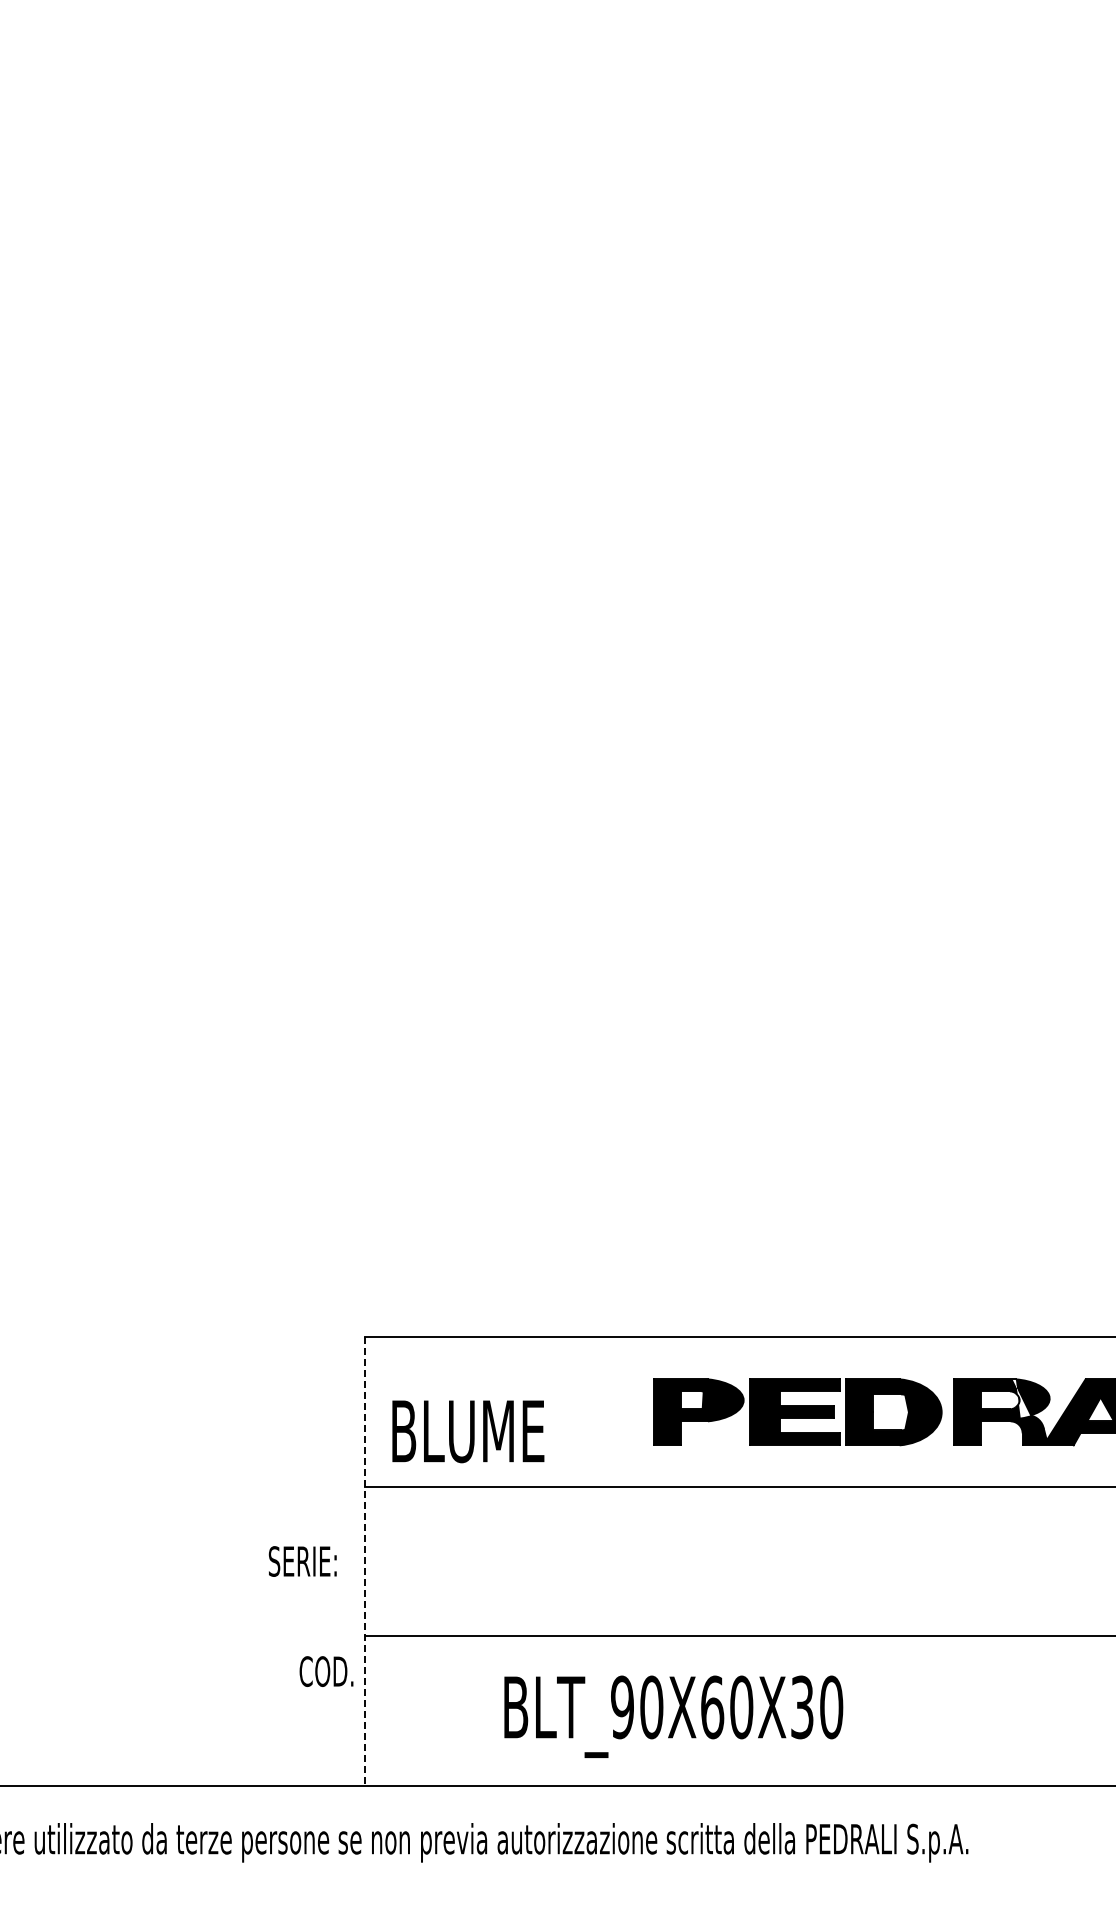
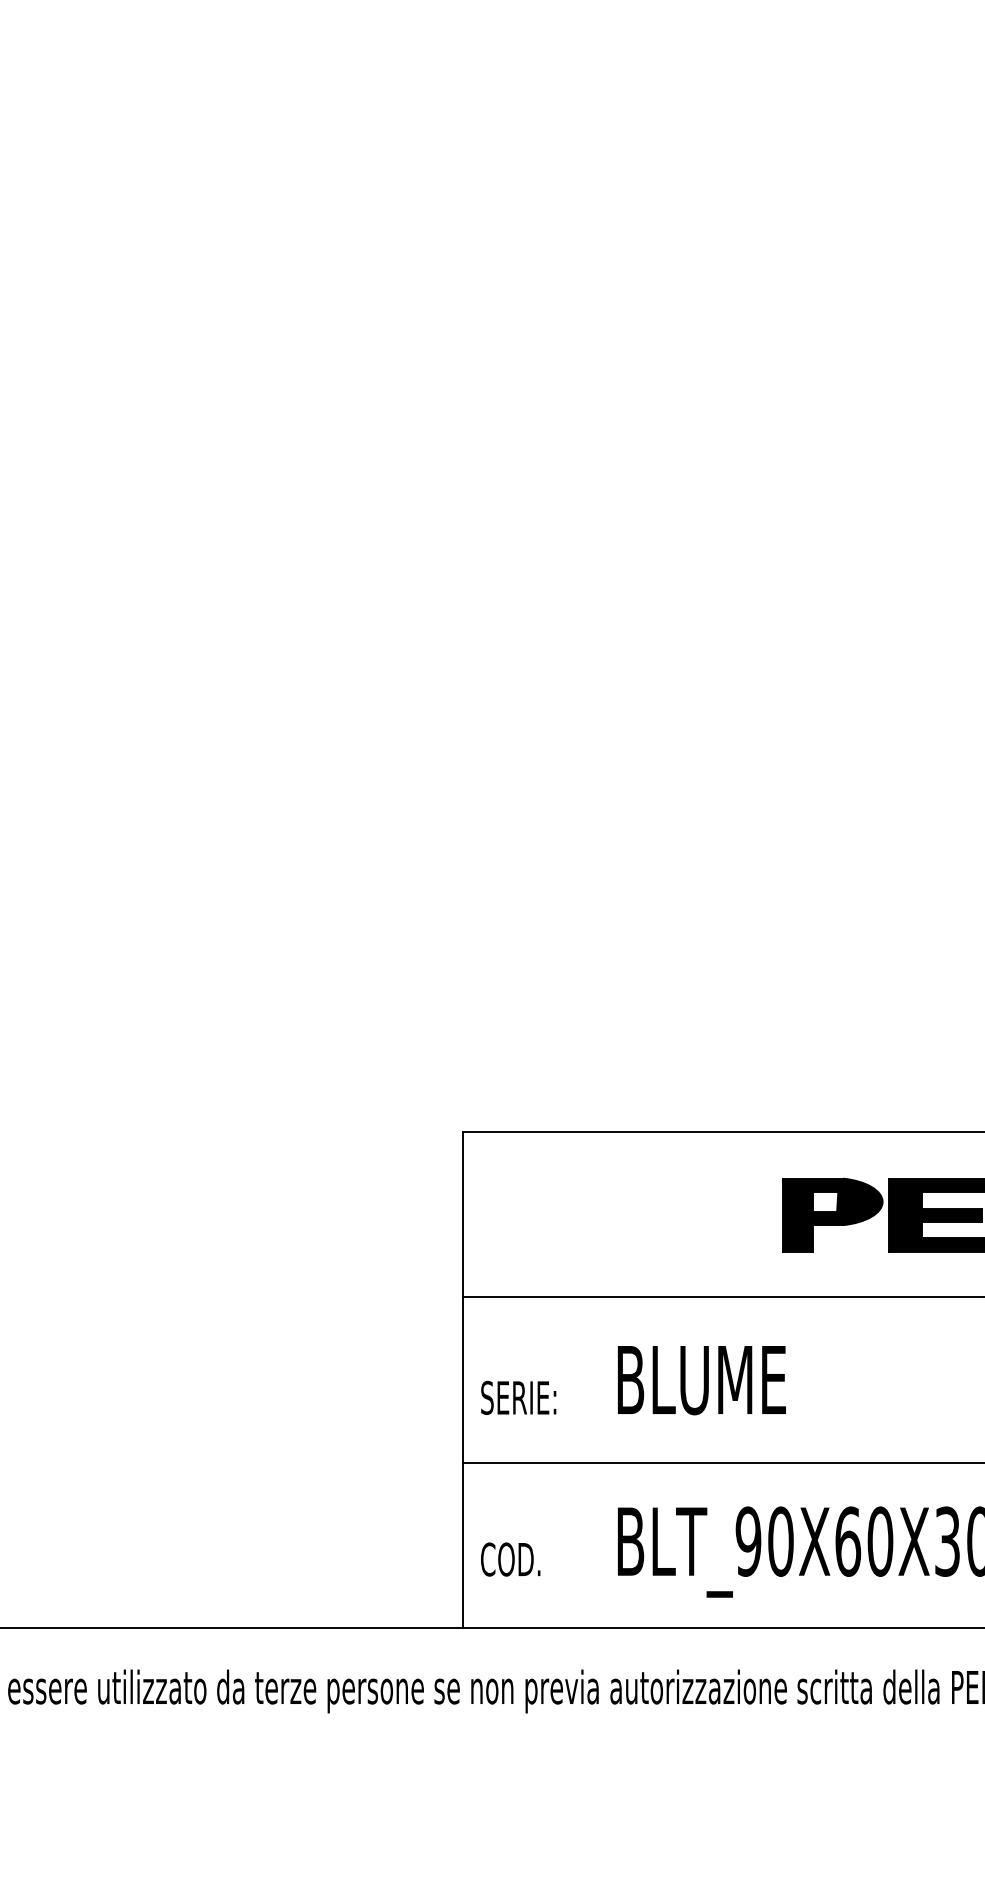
text: (468, 1431) -> (702, 1380), moved
text: (302, 1561) -> (518, 1397), moved
line: (364, 1561) -> (463, 1380), dashed -> solid
text: (326, 1671) -> (510, 1559), moved

